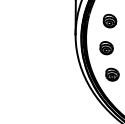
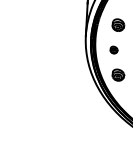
part: (105, 47) -> (113, 49), size x0.6

